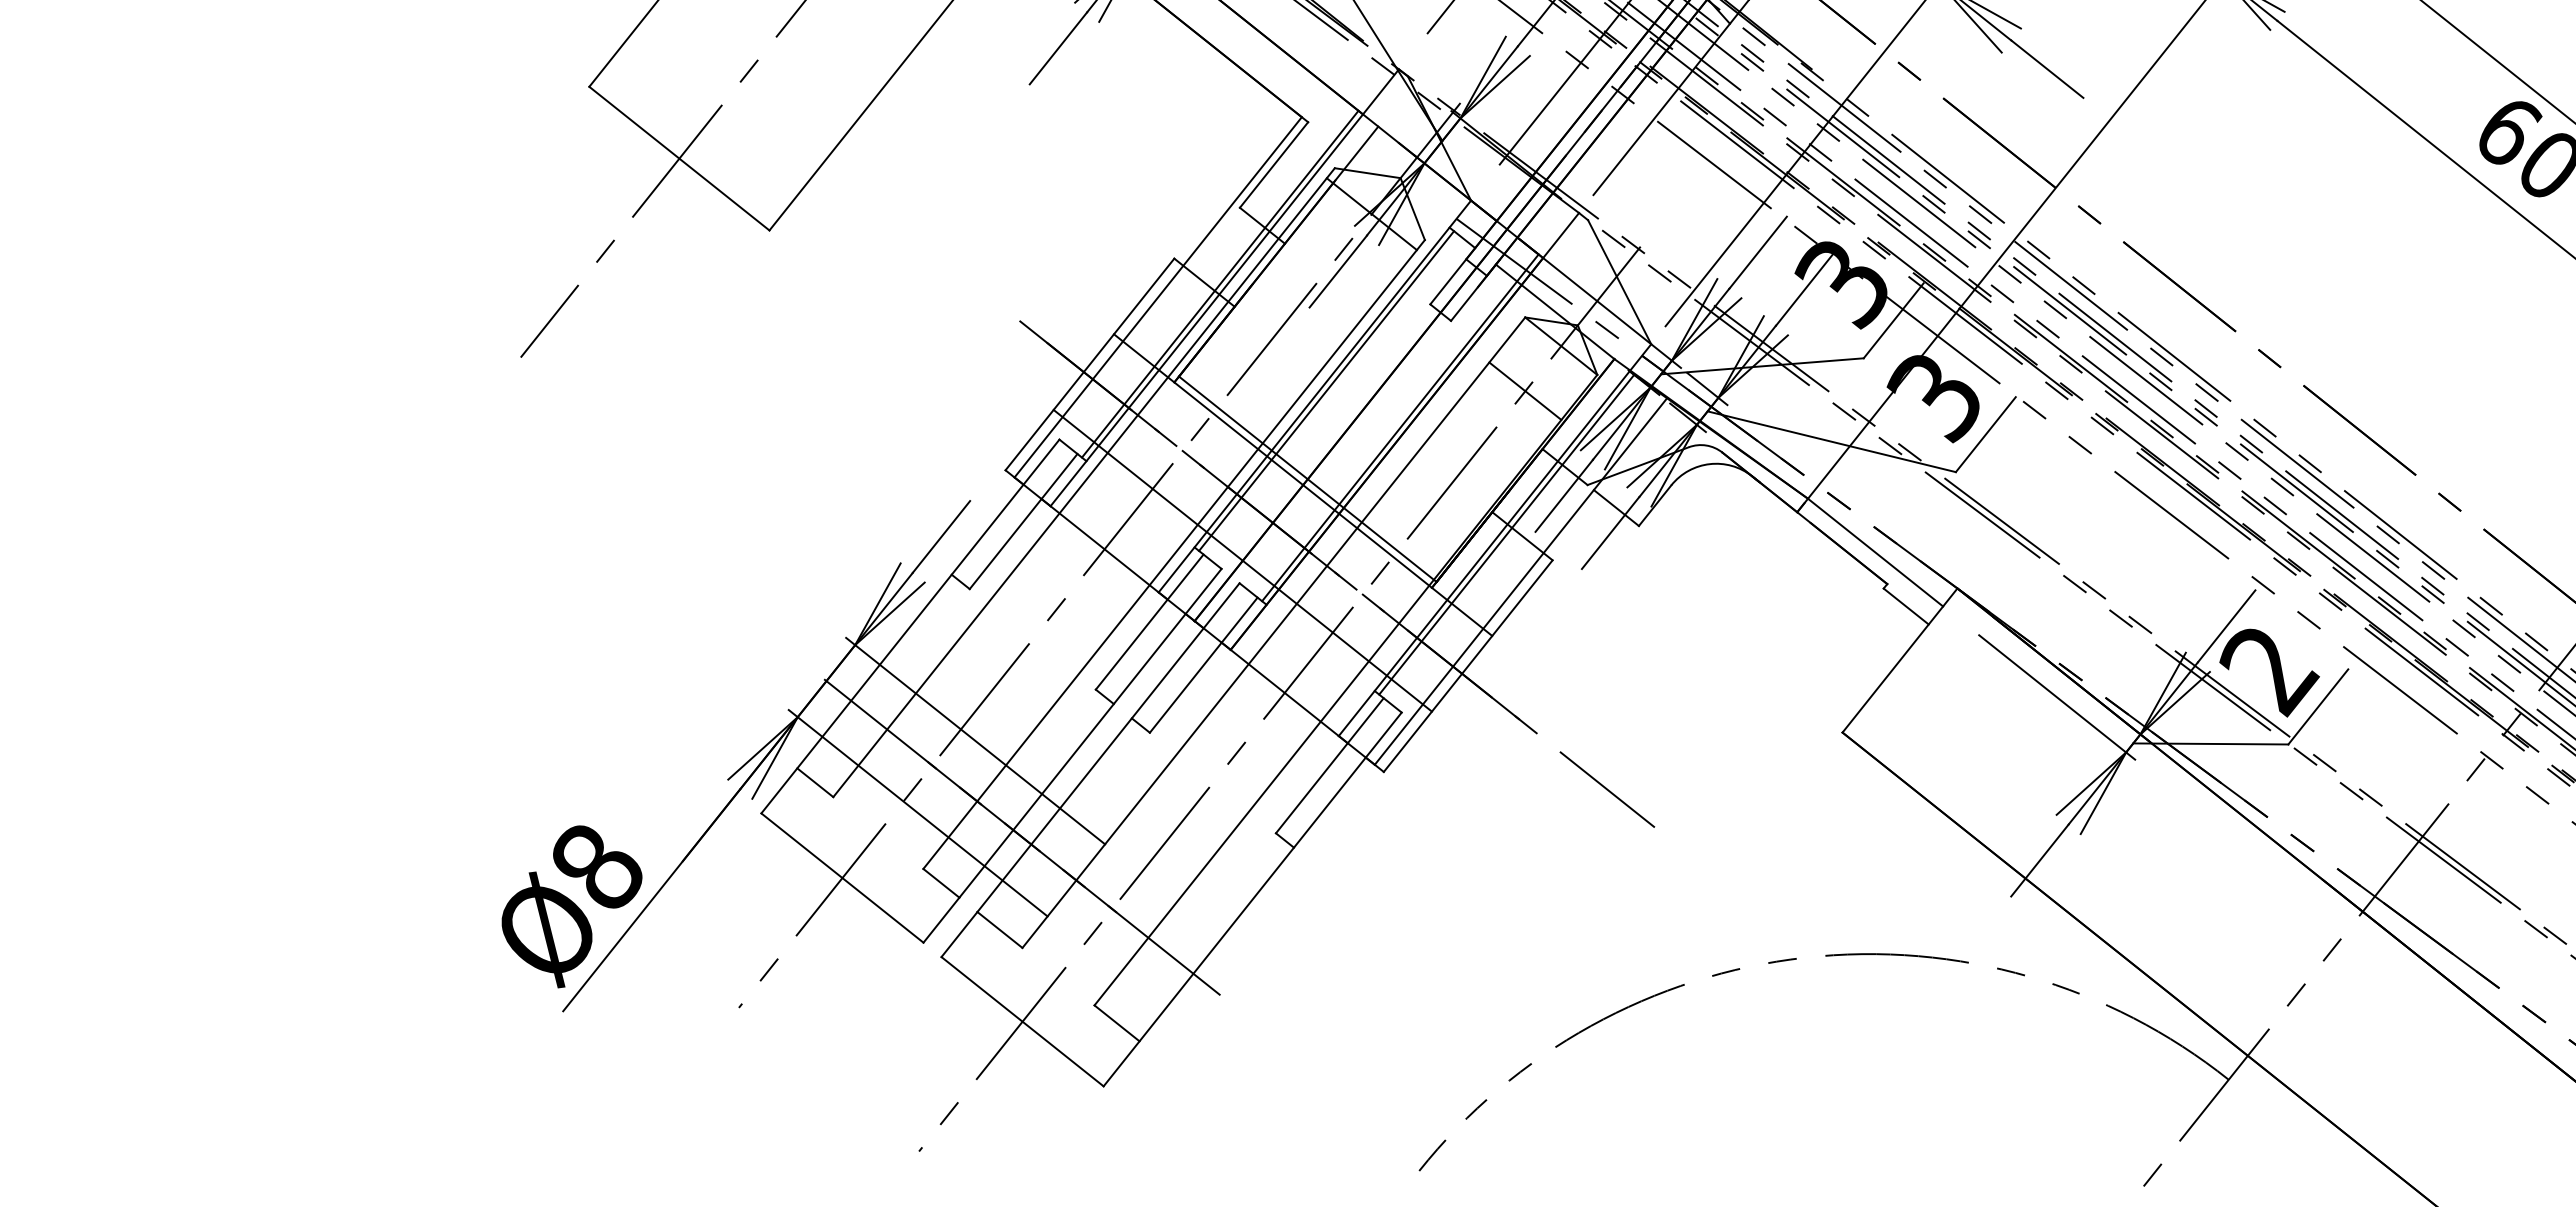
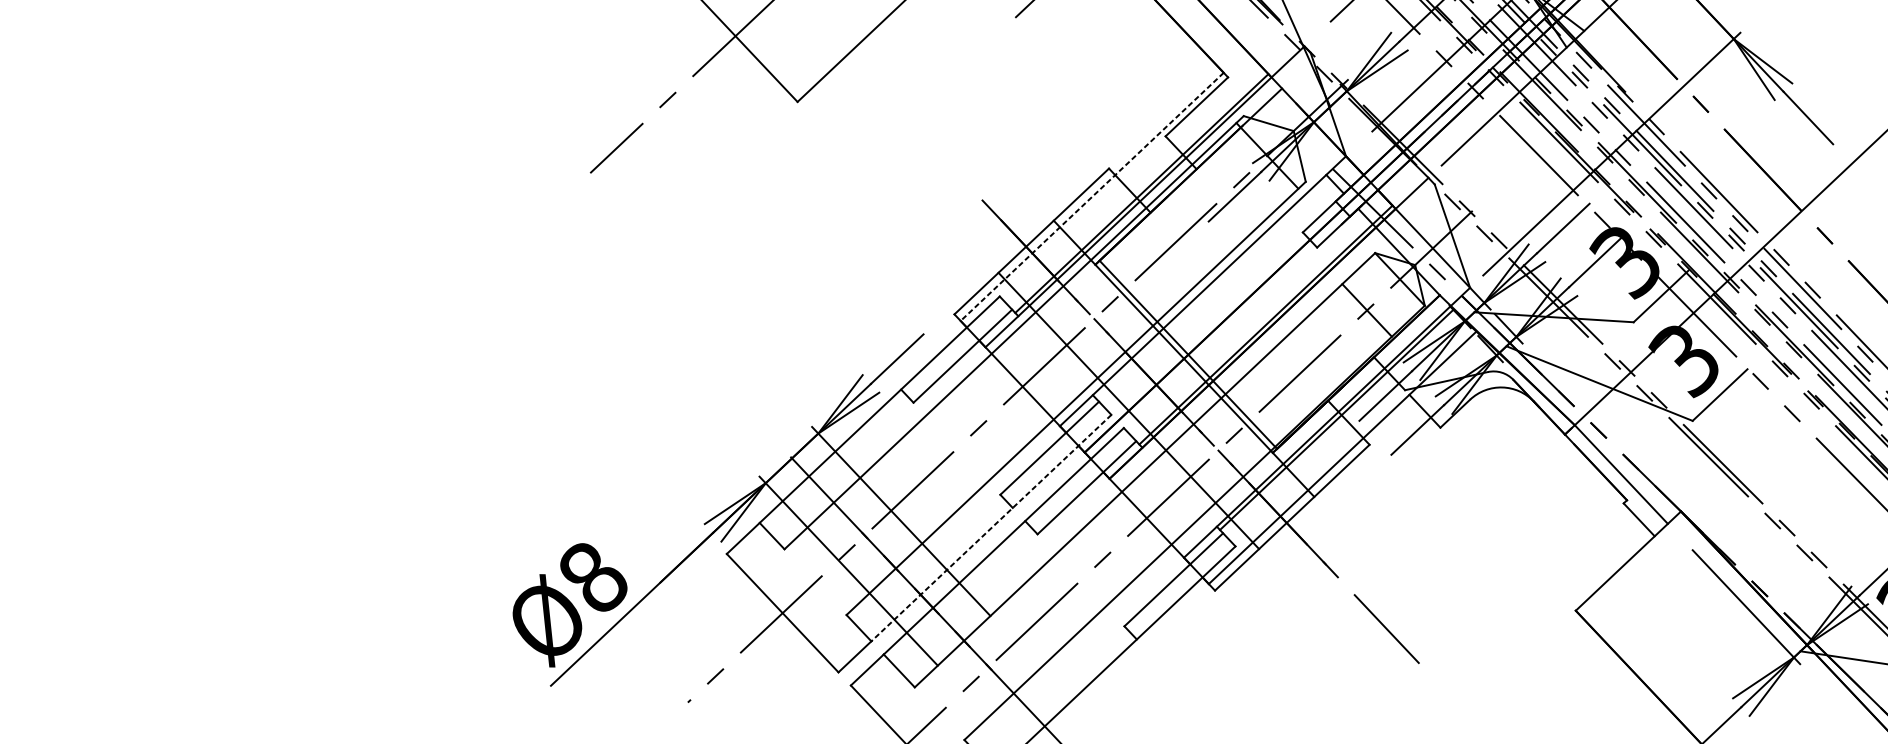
line: (1157, 297) -> (1091, 196), solid -> dashed
line: (1326, 390) -> (1212, 287), removed
line: (1090, 733) -> (991, 528), solid -> dashed

